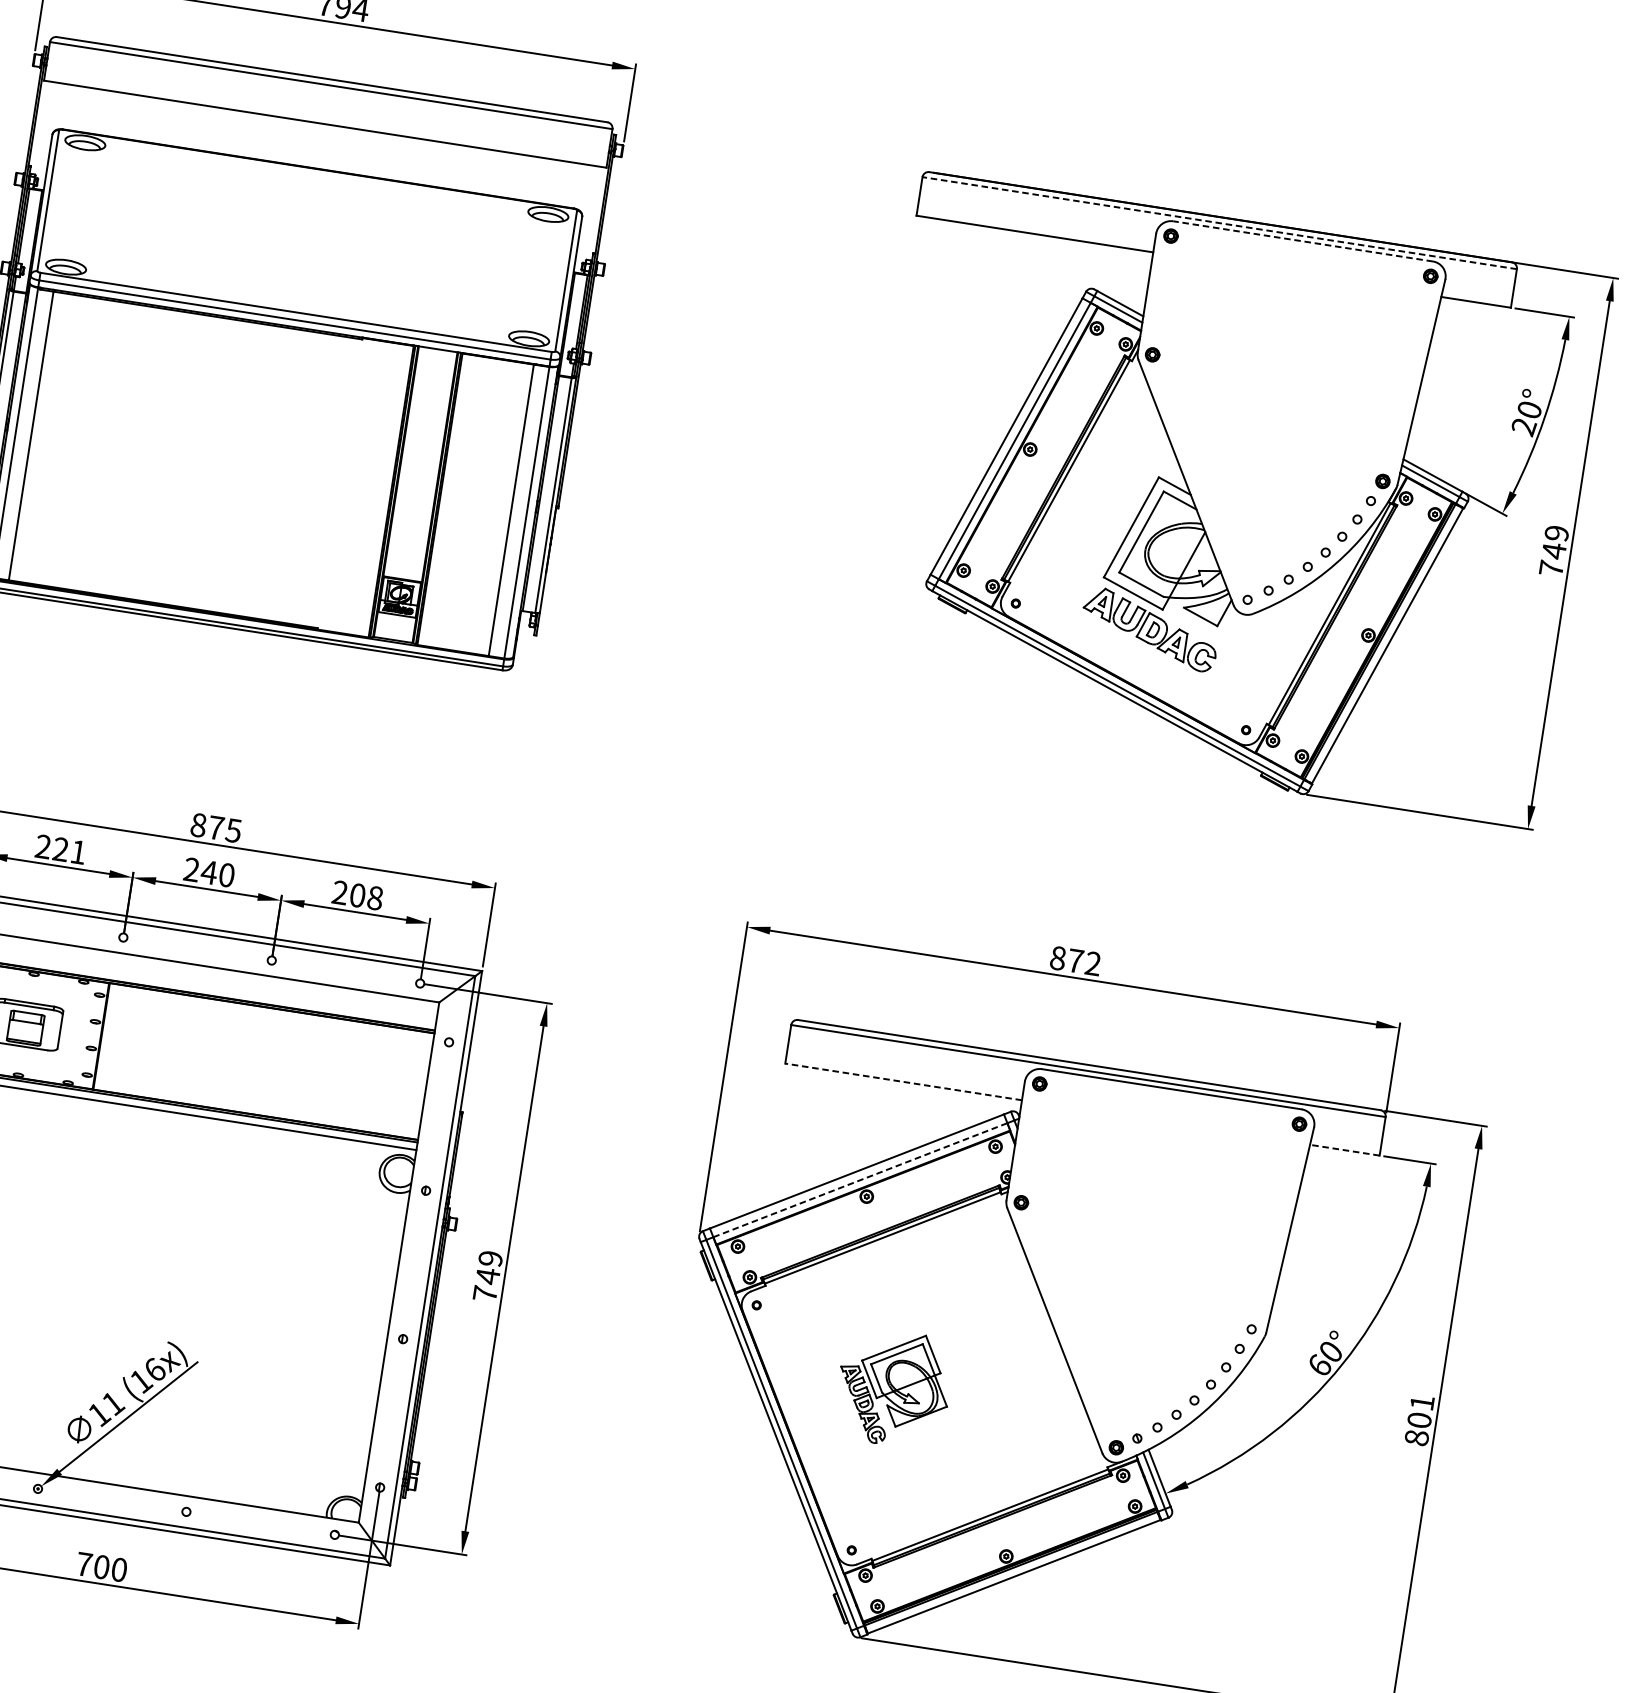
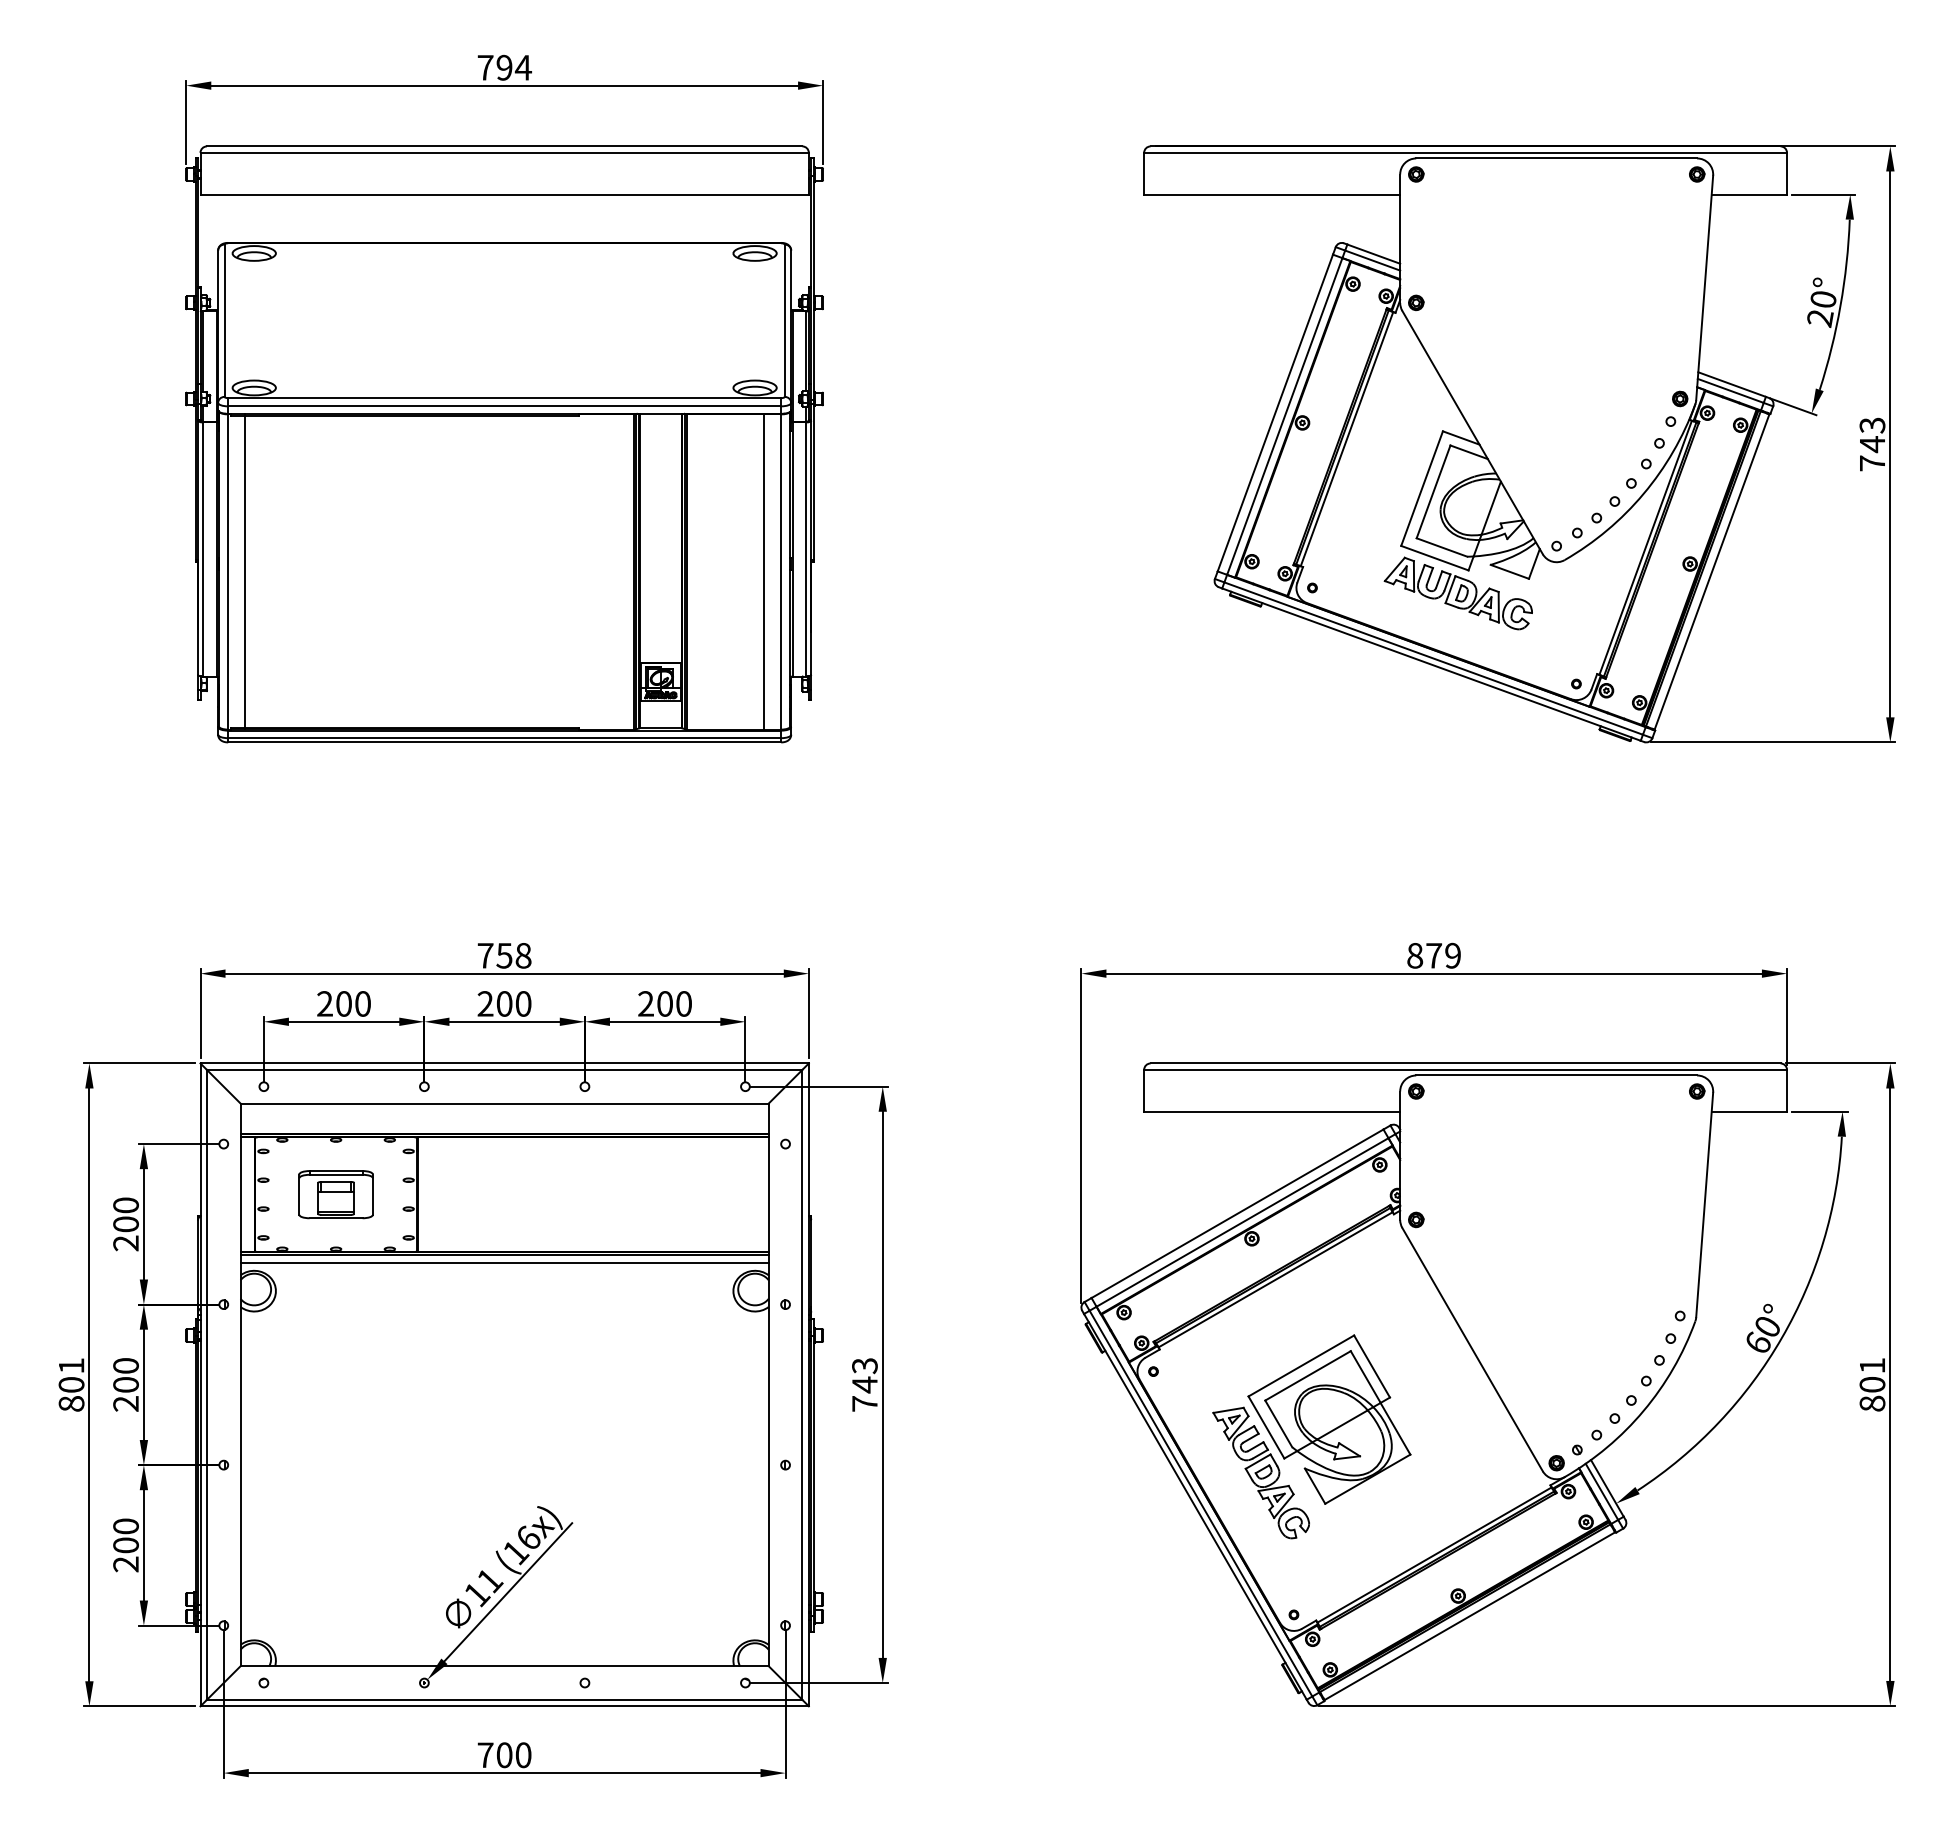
line: (1219, 222) -> (1465, 152), dashed -> solid
line: (1302, 241) -> (1556, 158), dashed -> solid
text: (1556, 533) -> (1872, 425), 749 -> 743
text: (216, 827) -> (504, 955), 875 -> 758
text: (69, 850) -> (353, 1003), 221 -> 200
text: (209, 872) -> (504, 1003), 240 -> 200
text: (374, 897) -> (683, 1003), 208 -> 200
text: (1092, 963) -> (1452, 955), 872 -> 879
line: (903, 1081) -> (1271, 1111), dashed -> solid
line: (1344, 1150) -> (1749, 1111), dashed -> solid
line: (860, 1180) -> (1242, 1222), dashed -> solid
text: (490, 1259) -> (864, 1366), 749 -> 743
part: (893, 1387) -> (1311, 1436), size x1.67

